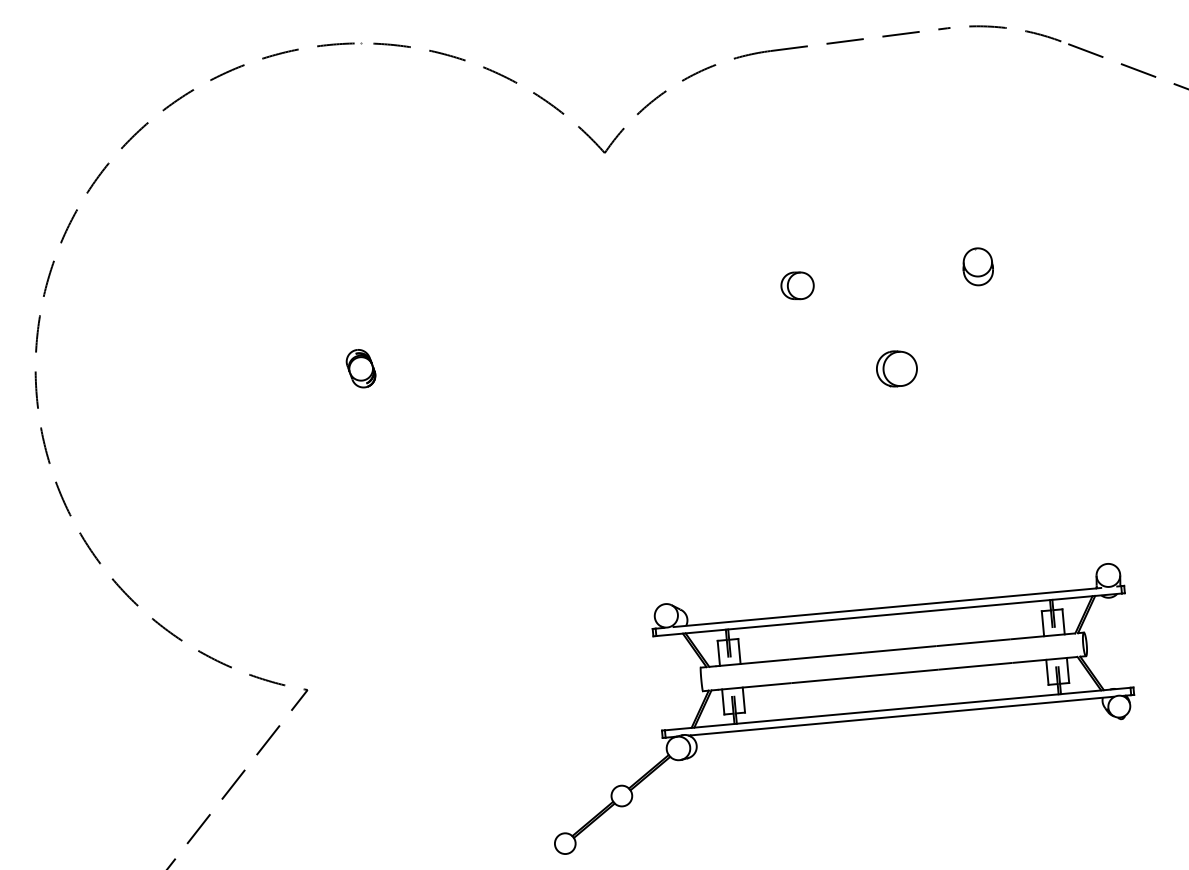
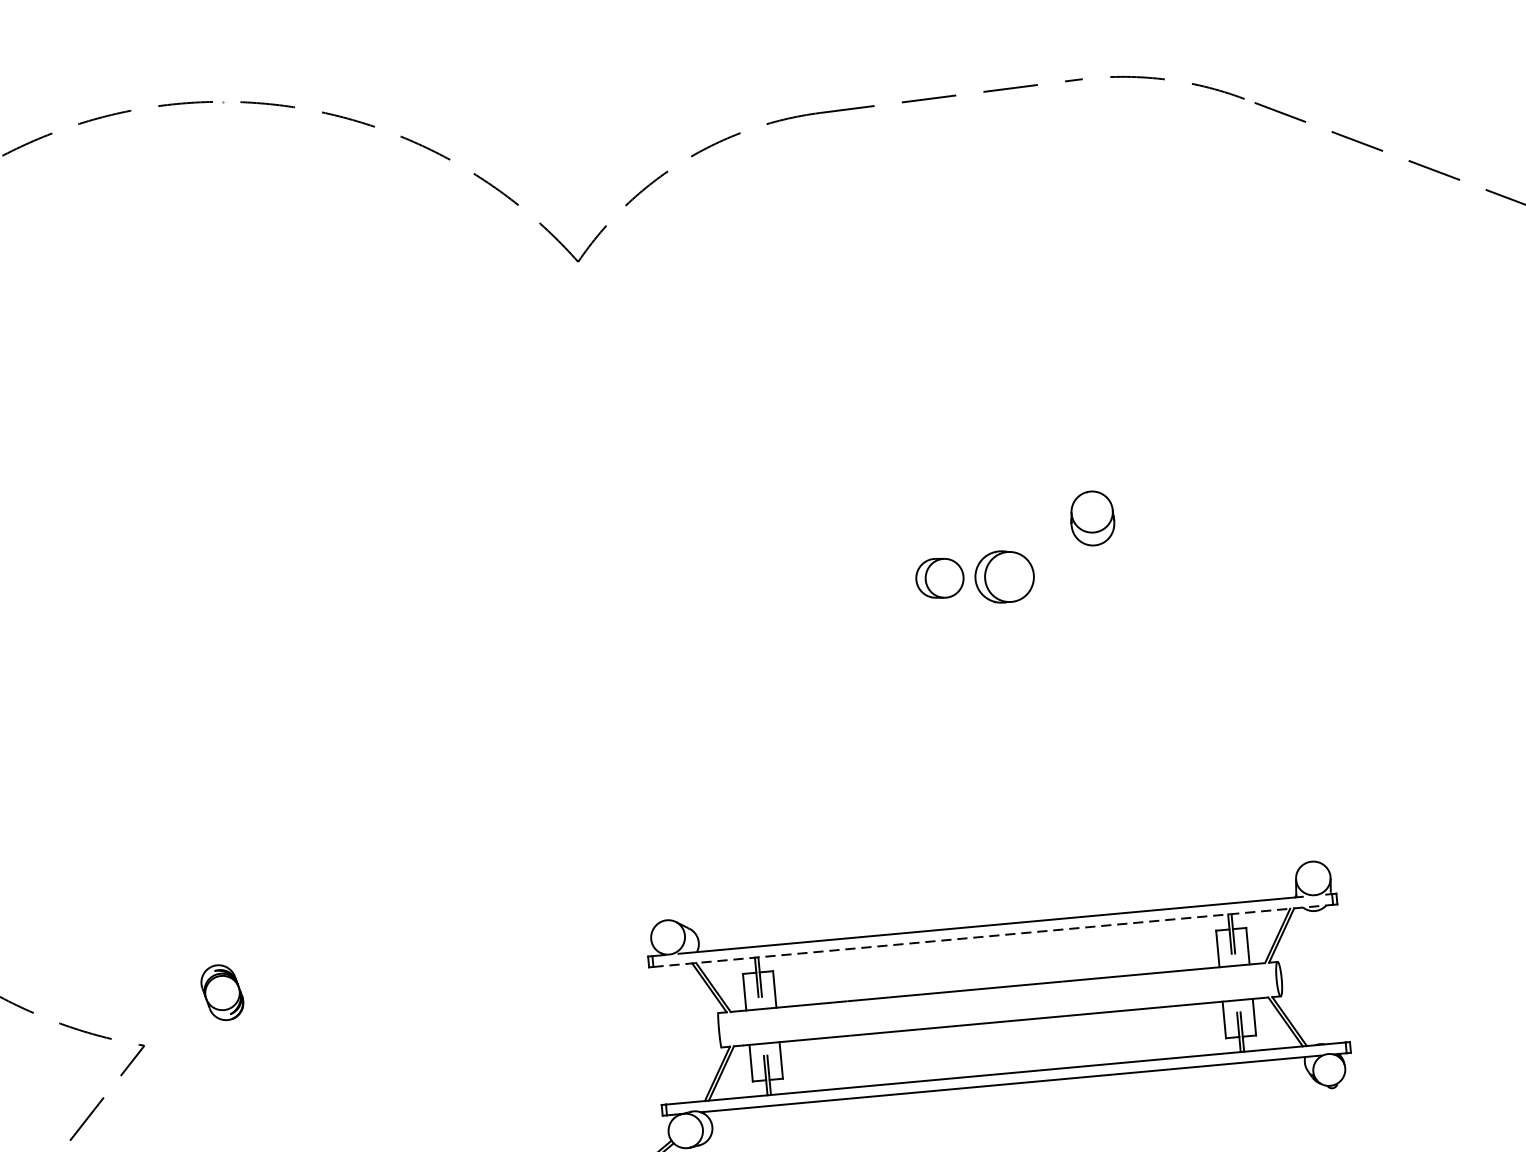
part: (977, 266) -> (1091, 517), moved
part: (797, 285) -> (939, 577), moved
part: (360, 368) -> (221, 992), moved
line: (889, 614) -> (993, 935), solid -> dashed

